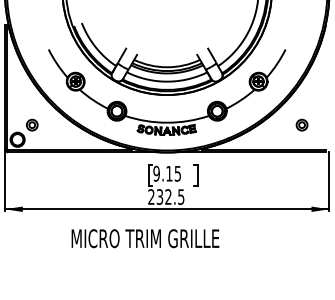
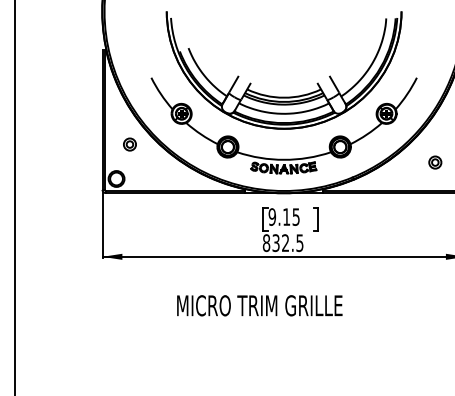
part: (31, 125) -> (129, 144), moved
text: (151, 197) -> (266, 243), 232.5 -> 832.5
text: (145, 238) -> (259, 305), moved

